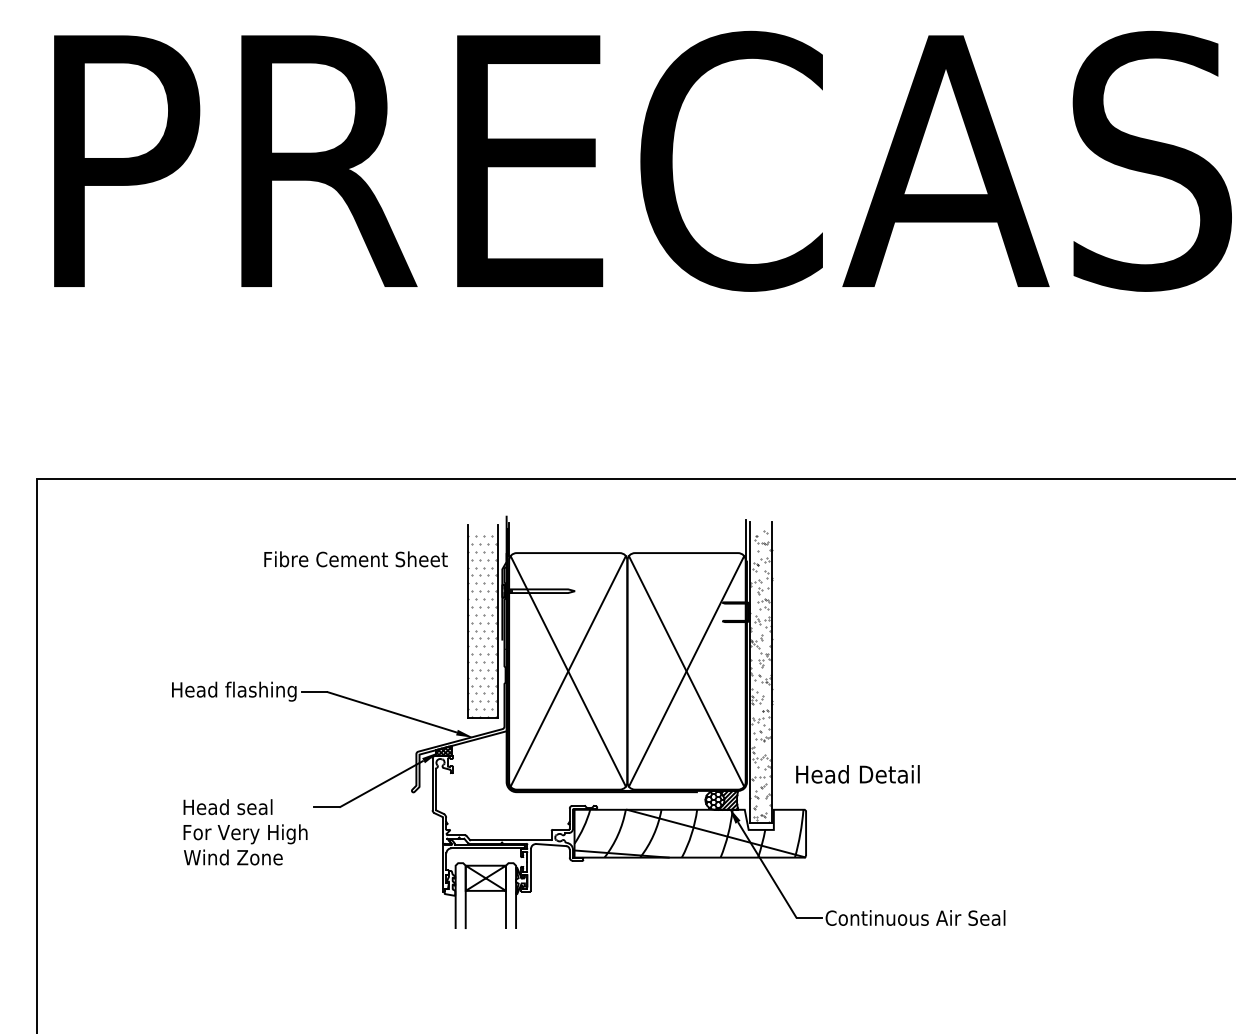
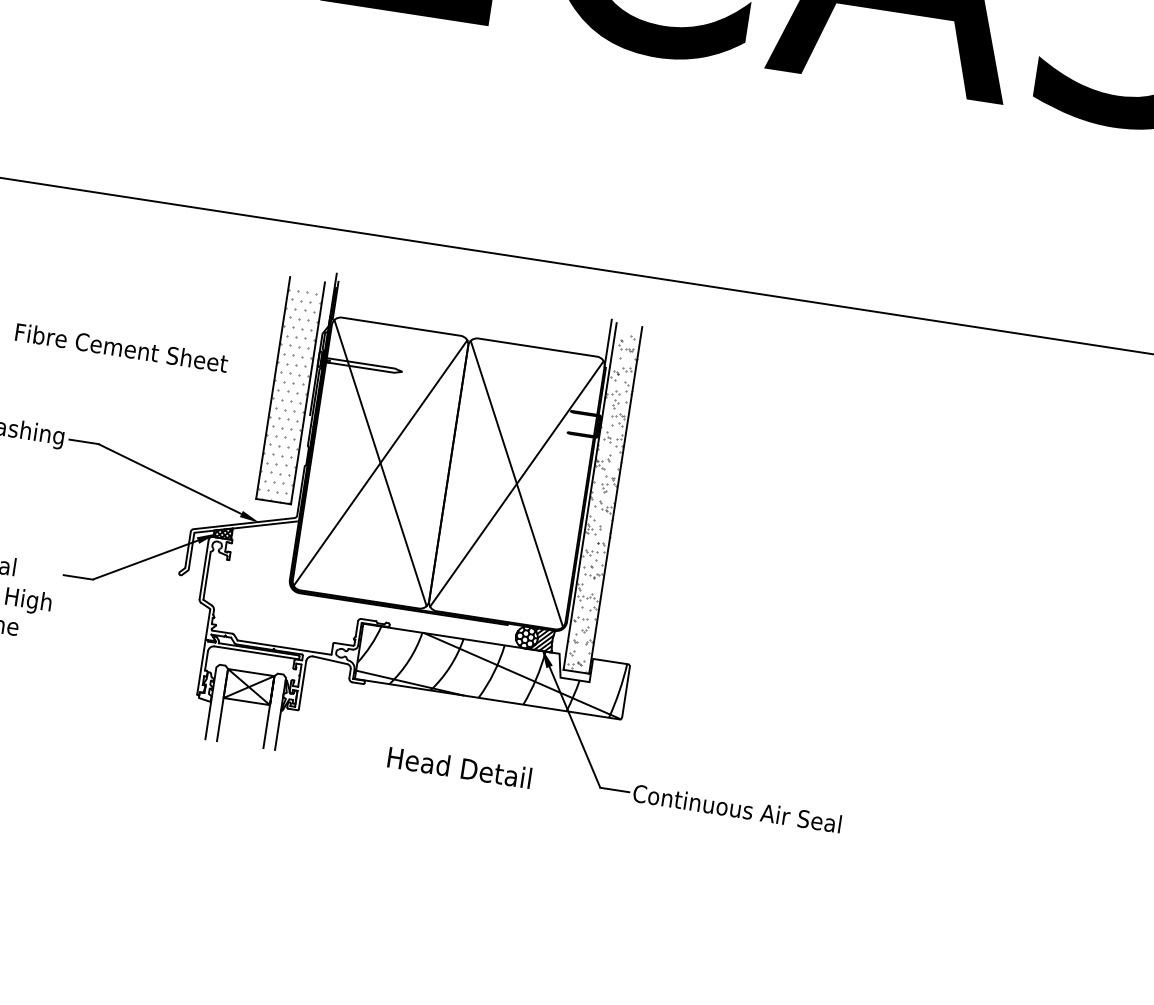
text: (355, 559) -> (121, 348), moved
text: (857, 774) -> (459, 767), moved

